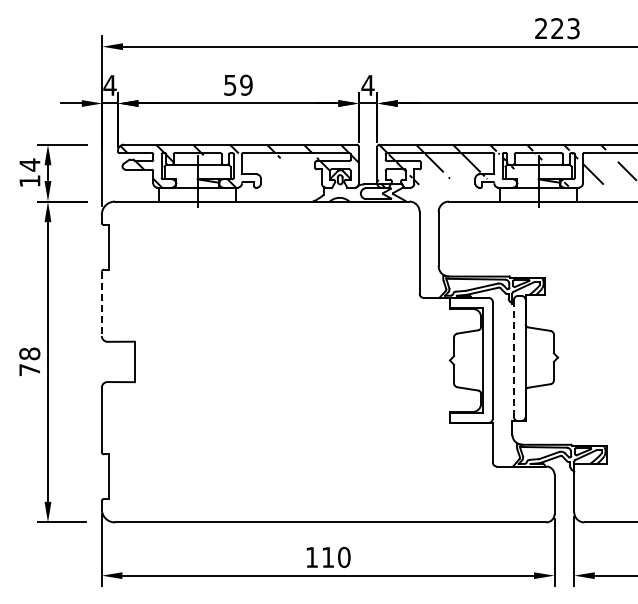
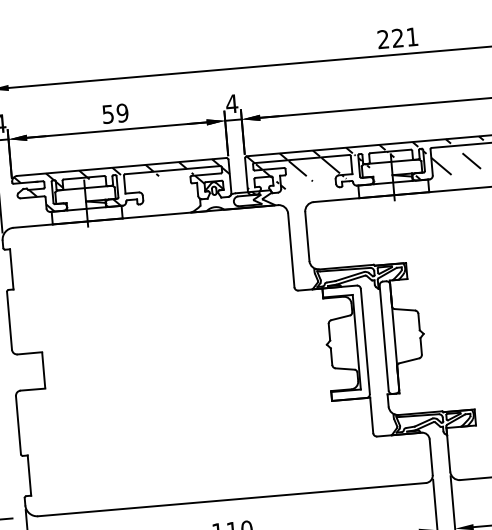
text: (573, 28) -> (412, 36), 223 -> 221
line: (101, 304) -> (9, 321), dashed -> solid
line: (513, 358) -> (383, 338), dashed -> solid

